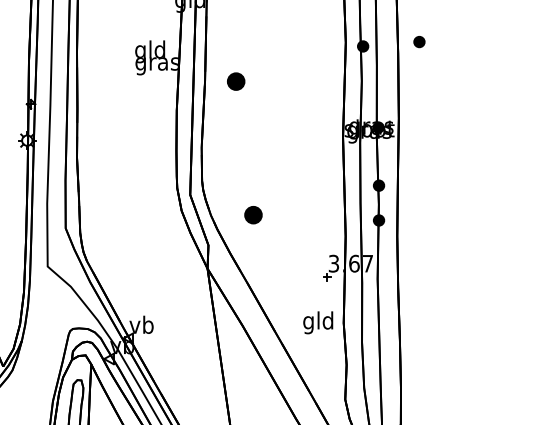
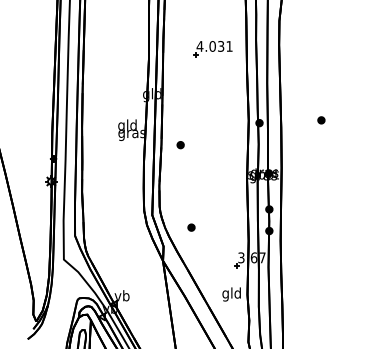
part: (419, 42) -> (321, 120), moved
part: (235, 82) -> (180, 145), size x0.62
part: (253, 214) -> (191, 227), size x0.62

